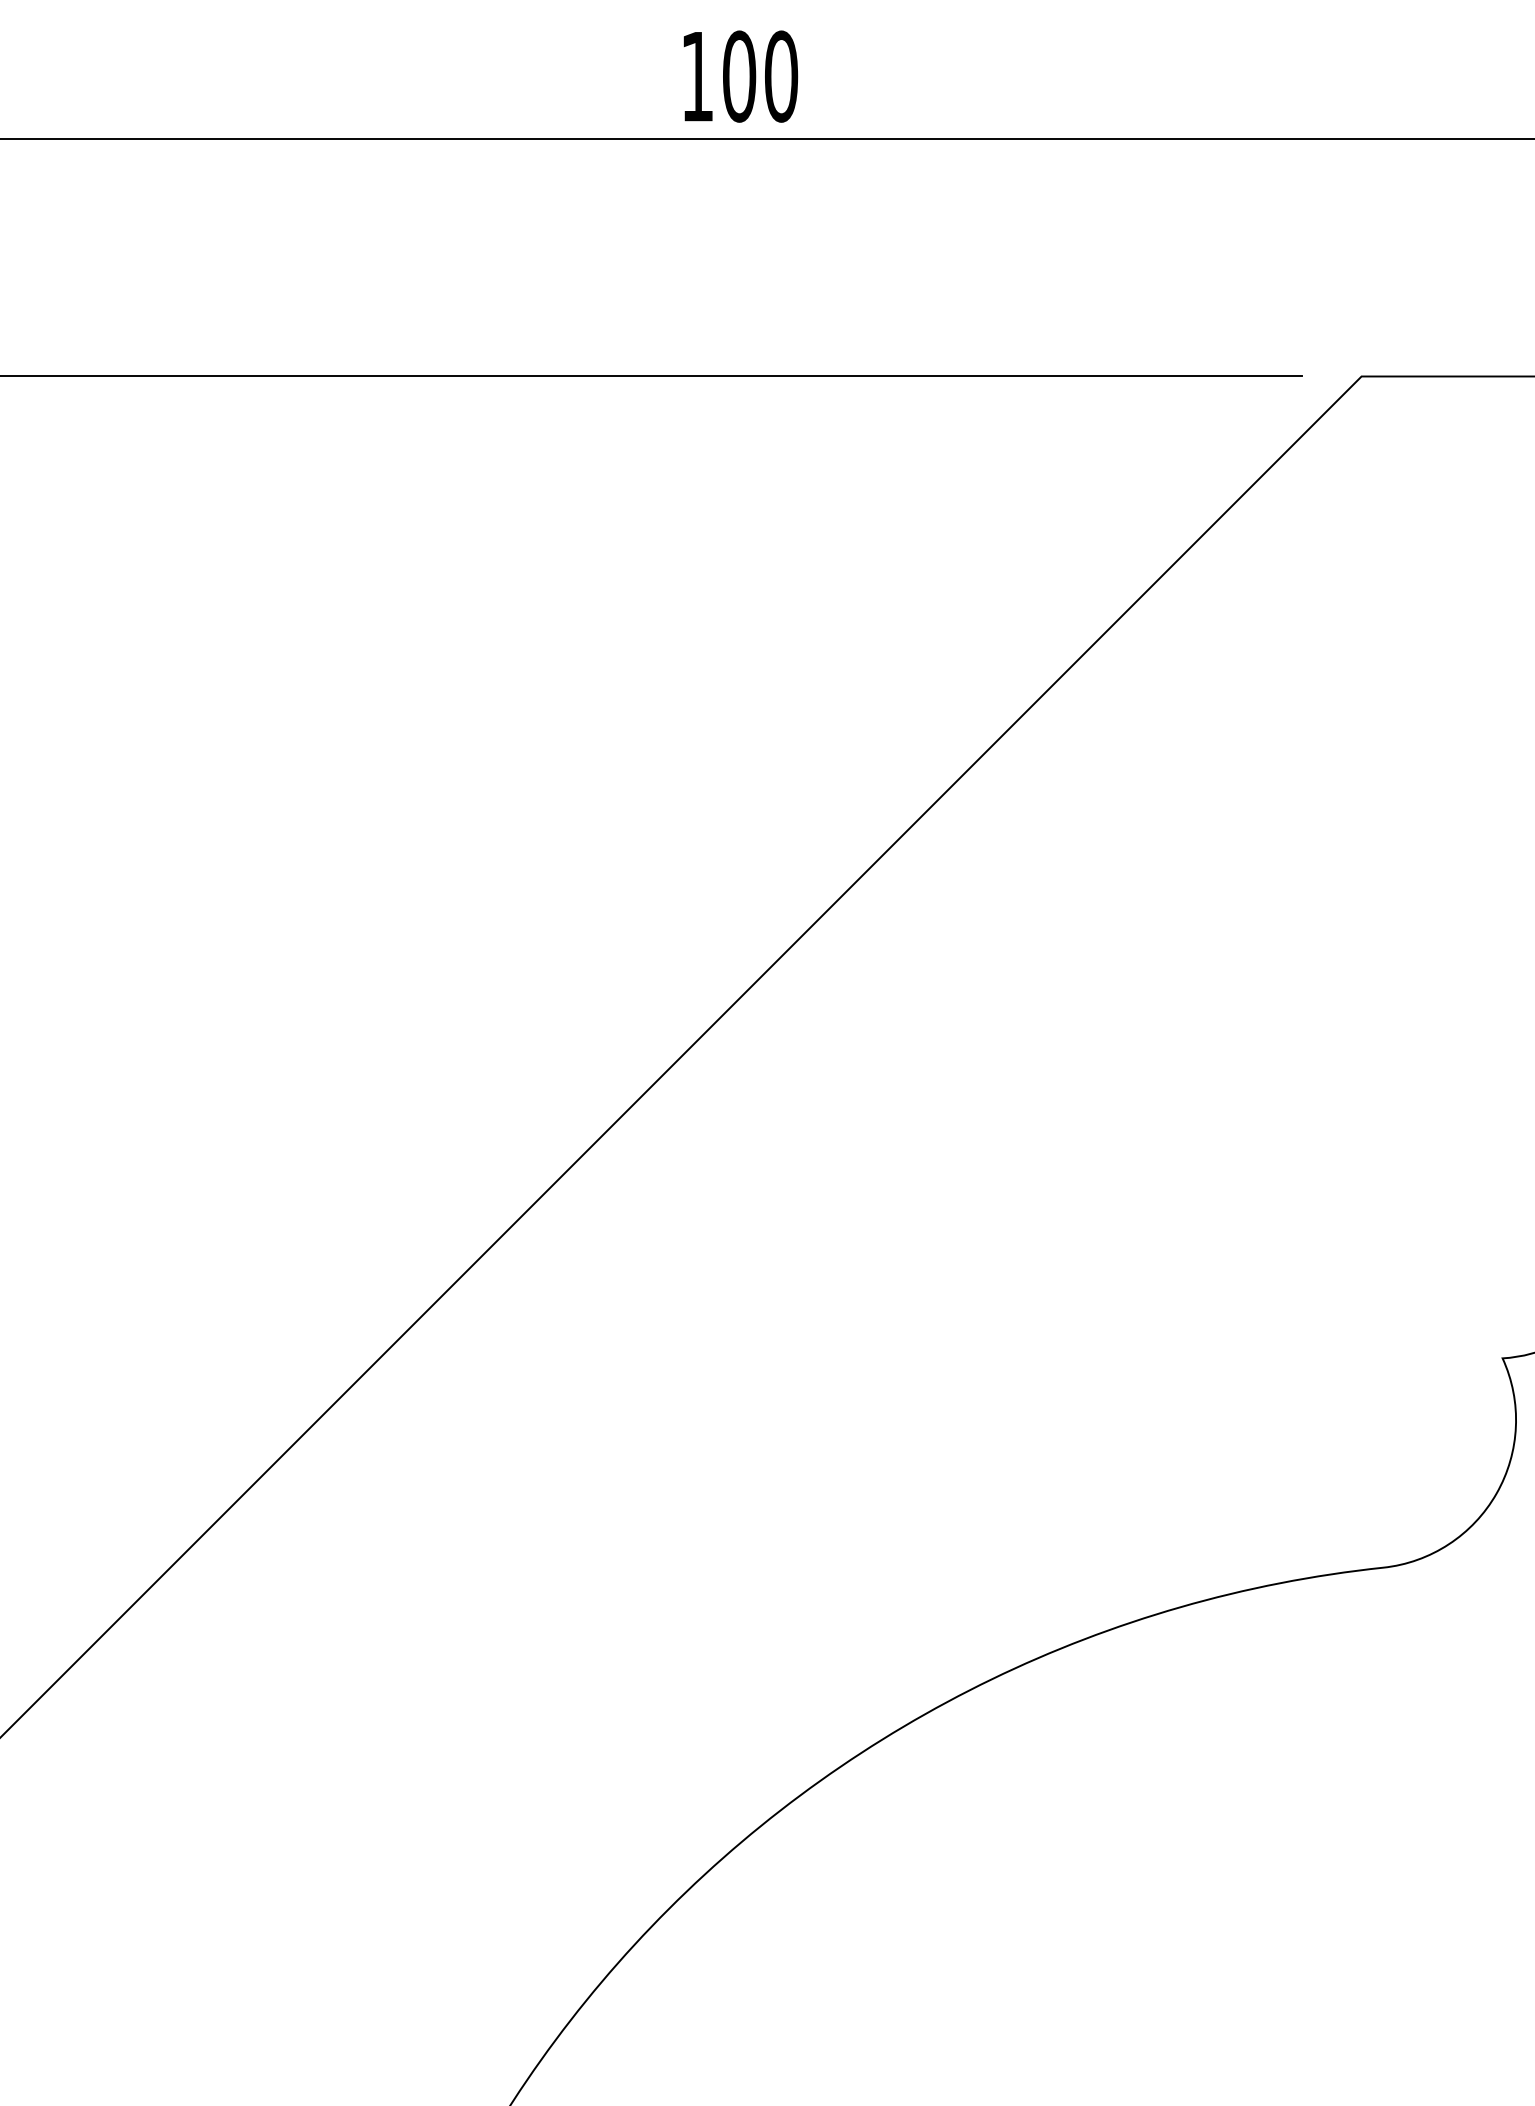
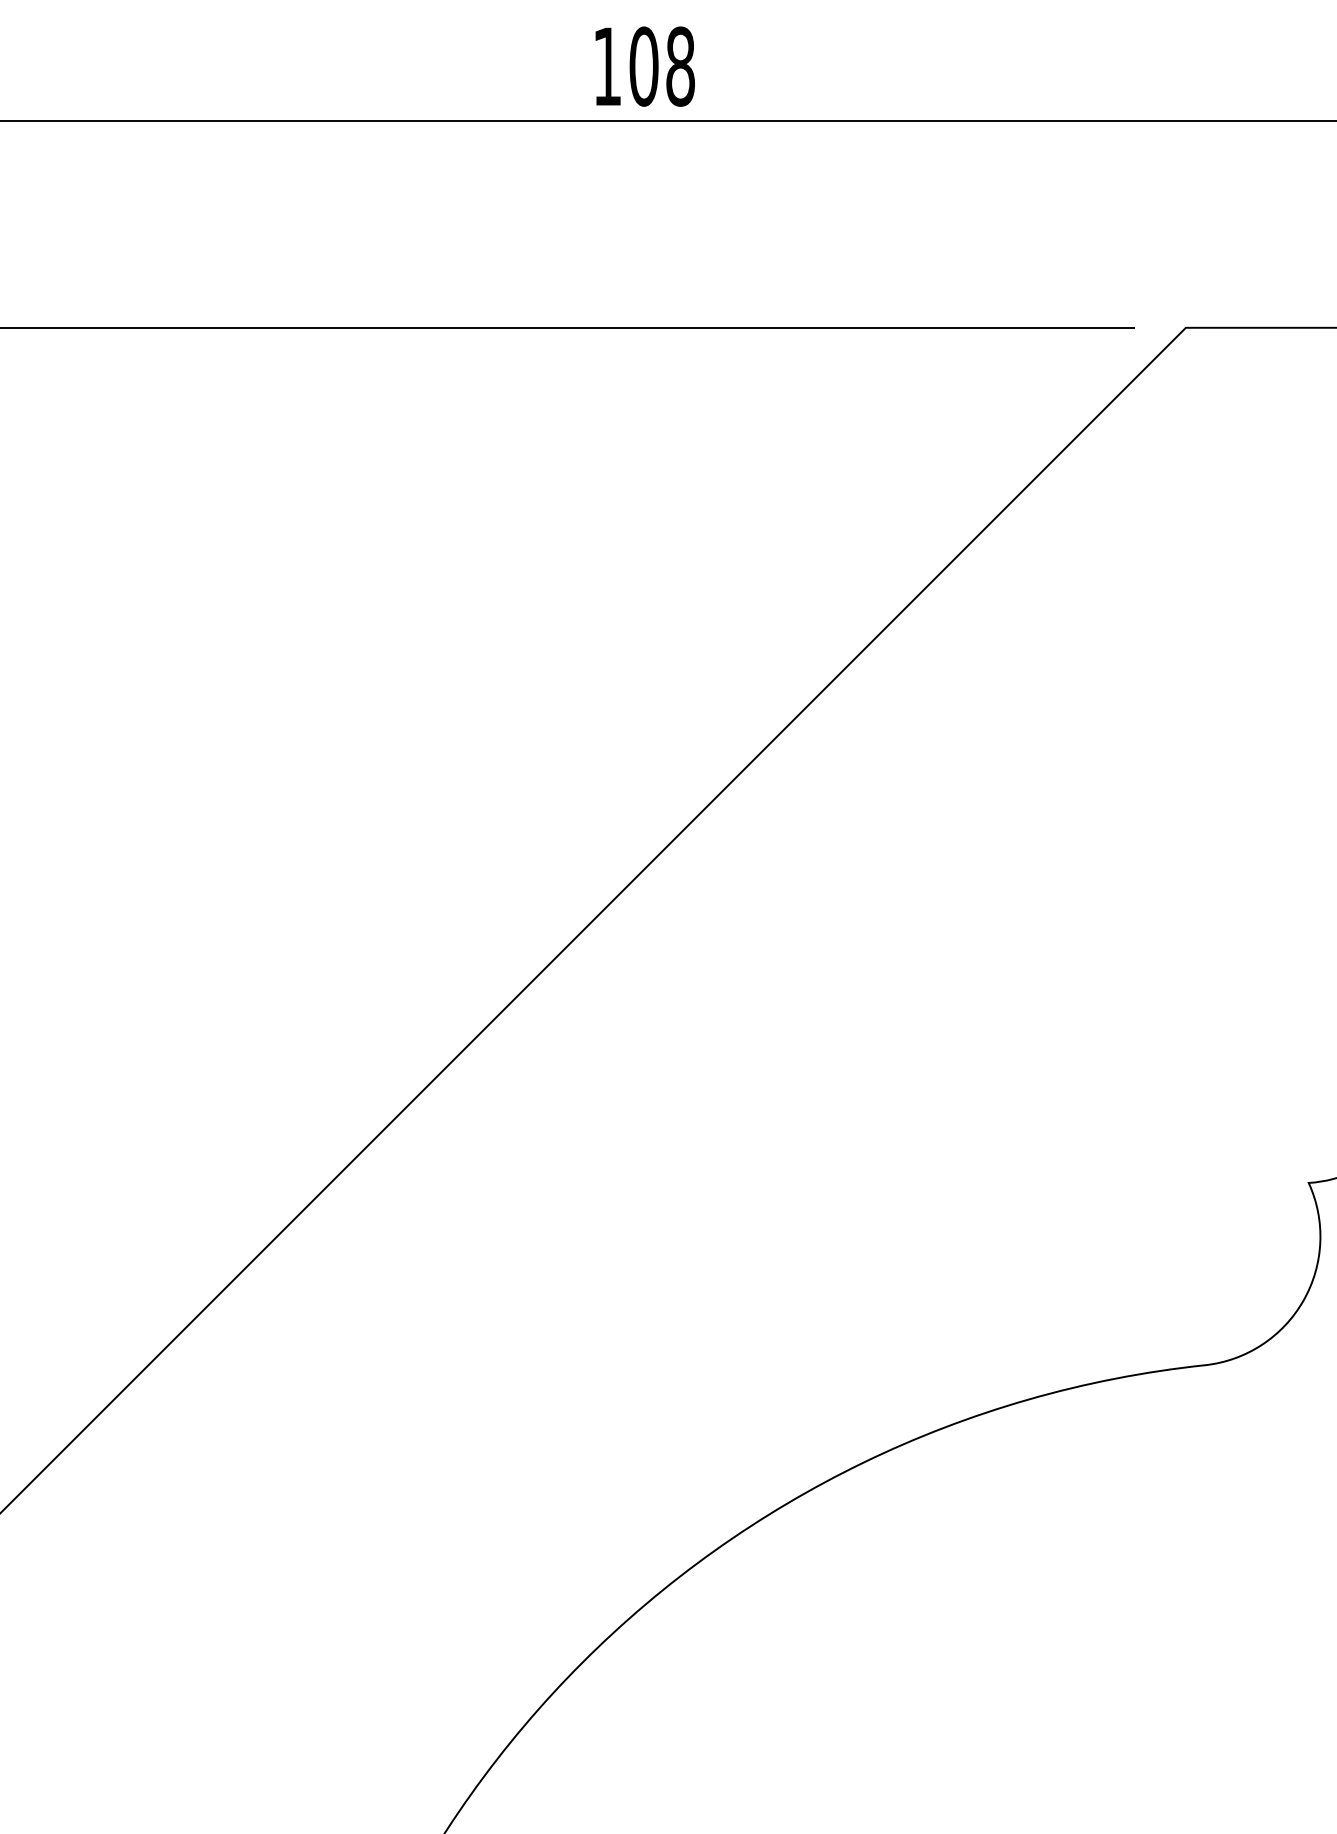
text: (781, 76) -> (680, 66), 100 -> 108

